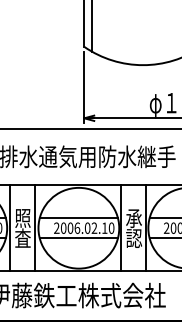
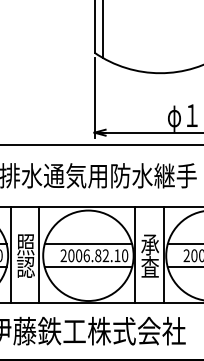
text: (87, 227) -> (98, 255), 2006.02.10 -> 2006.82.10
text: (22, 237) -> (25, 266), 査 -> 認
text: (134, 237) -> (150, 266), 認 -> 査

